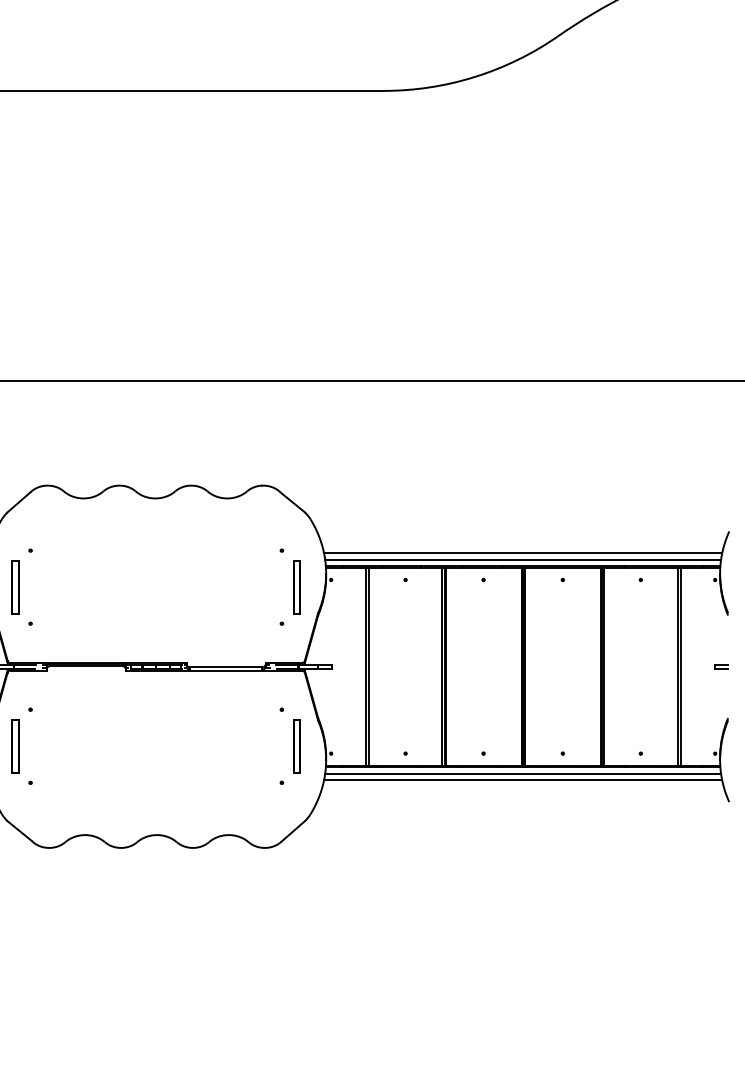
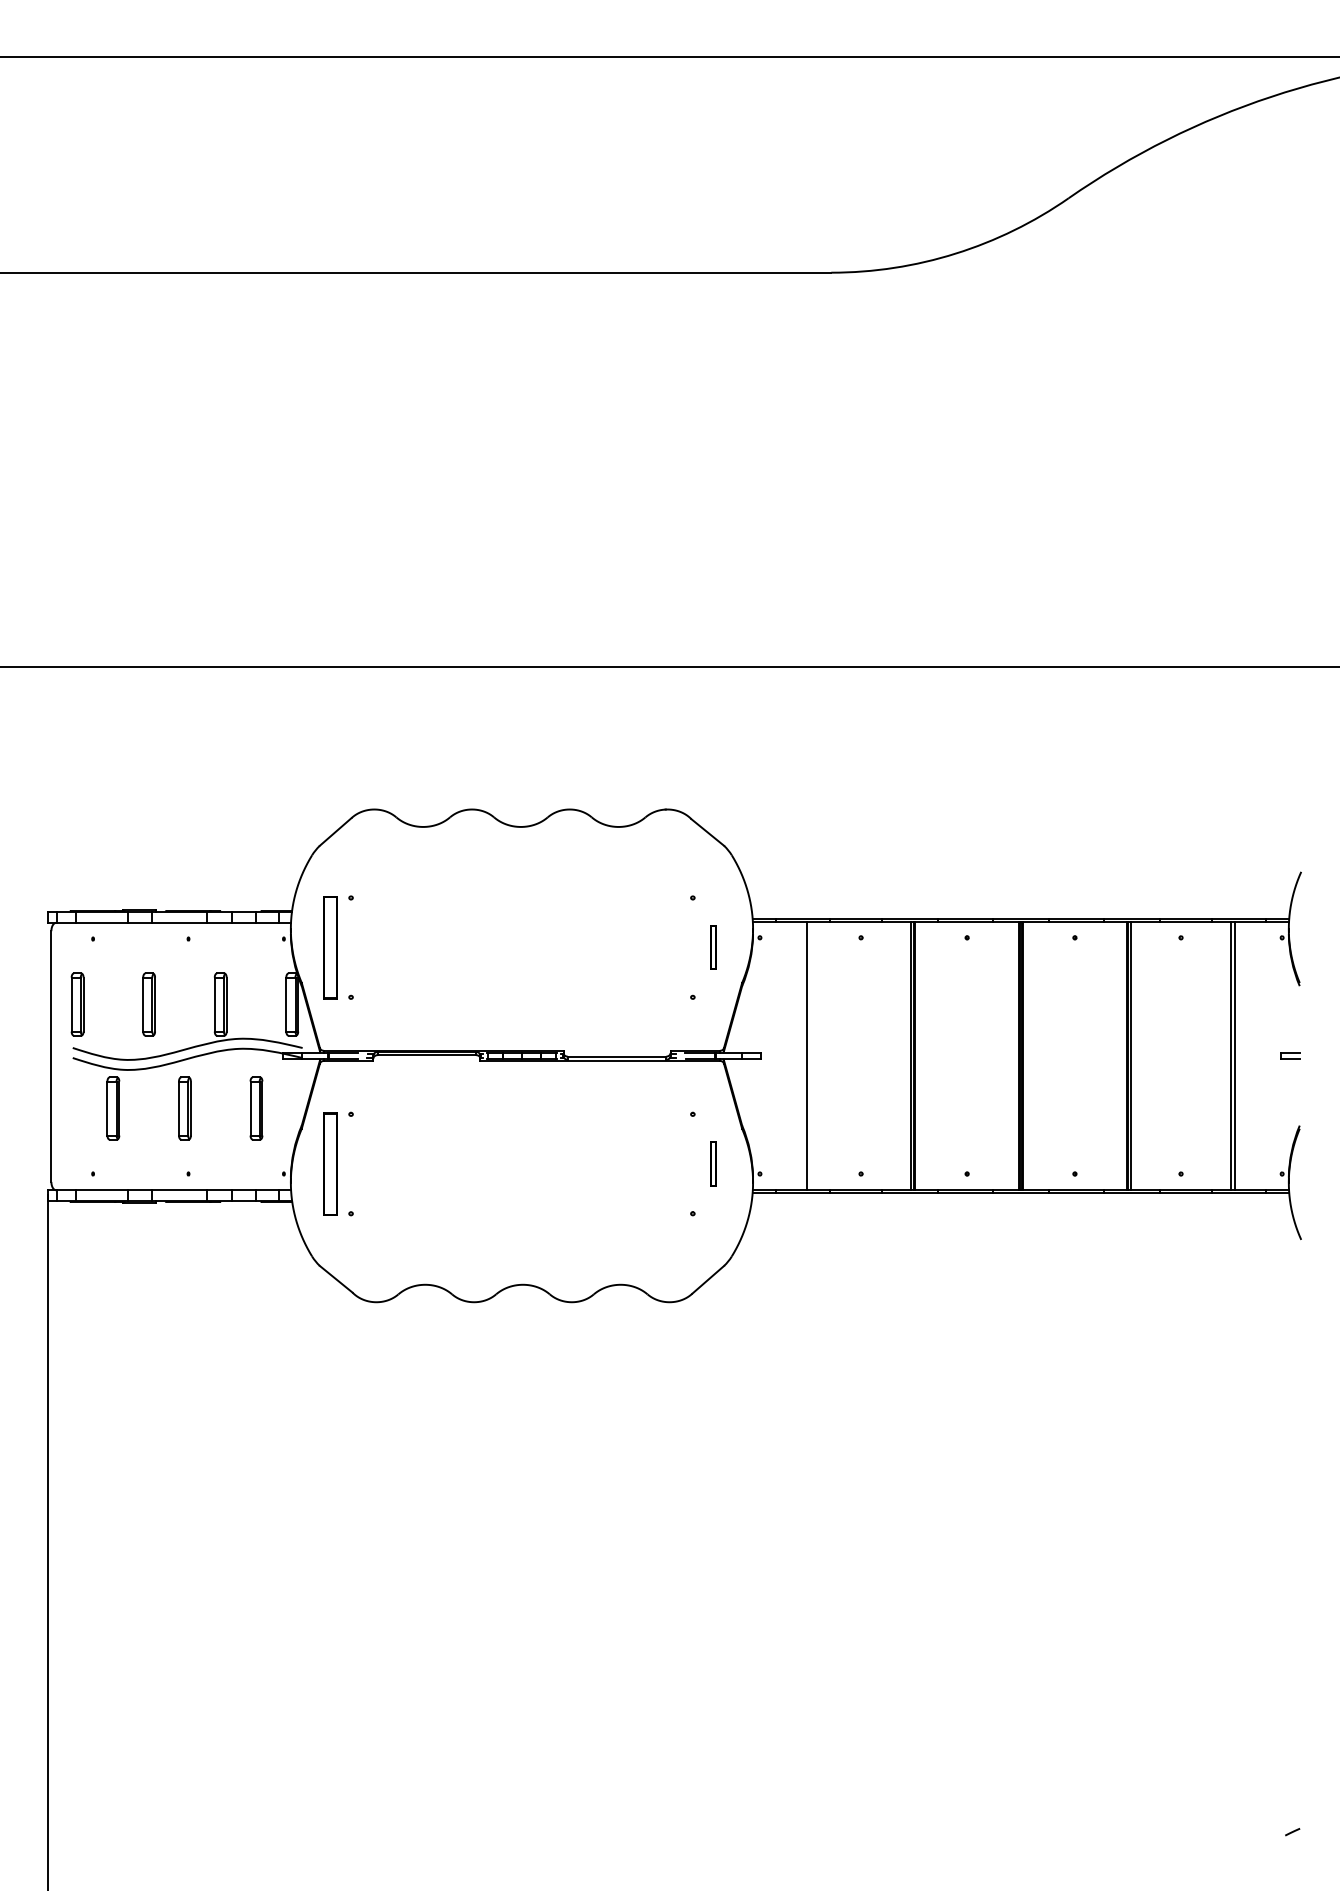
line: (522, 553) -> (1020, 901), removed
line: (522, 559) -> (1020, 910), removed
part: (15, 587) -> (330, 947), size x1.4
part: (297, 587) -> (713, 947), size x0.6
line: (368, 666) -> (810, 1055), removed
part: (15, 745) -> (330, 1163), size x1.4
part: (297, 745) -> (713, 1163), size x0.6
line: (522, 773) -> (1020, 1201), removed
line: (522, 780) -> (1020, 1210), removed

